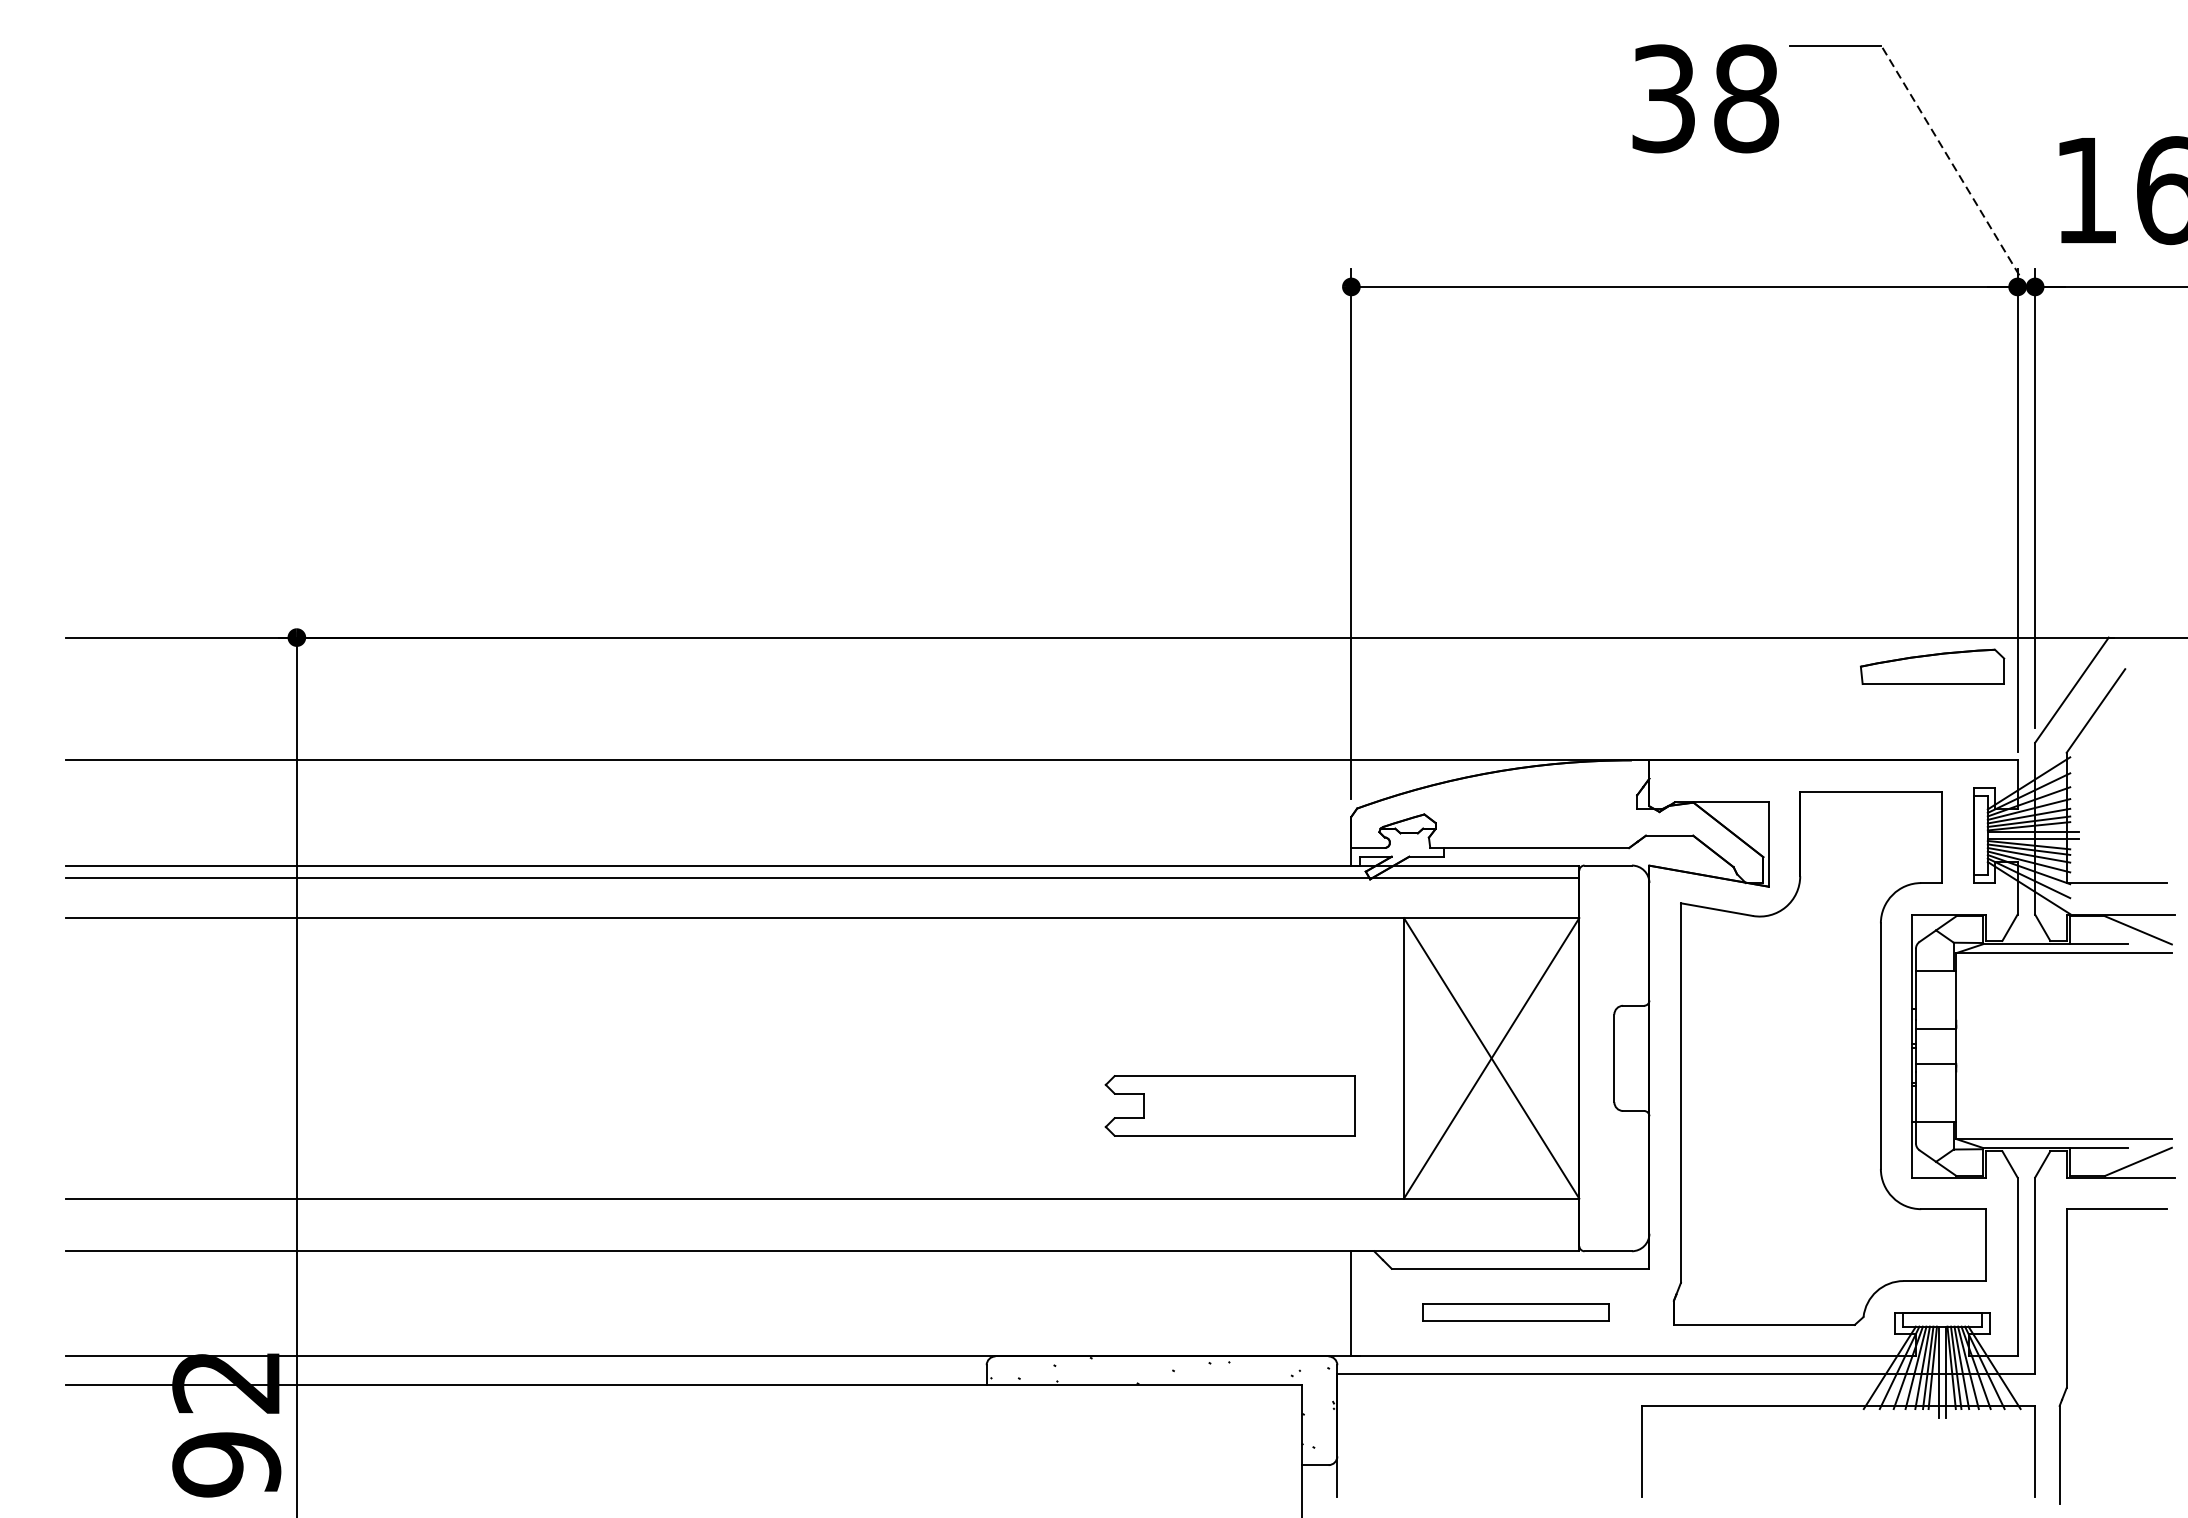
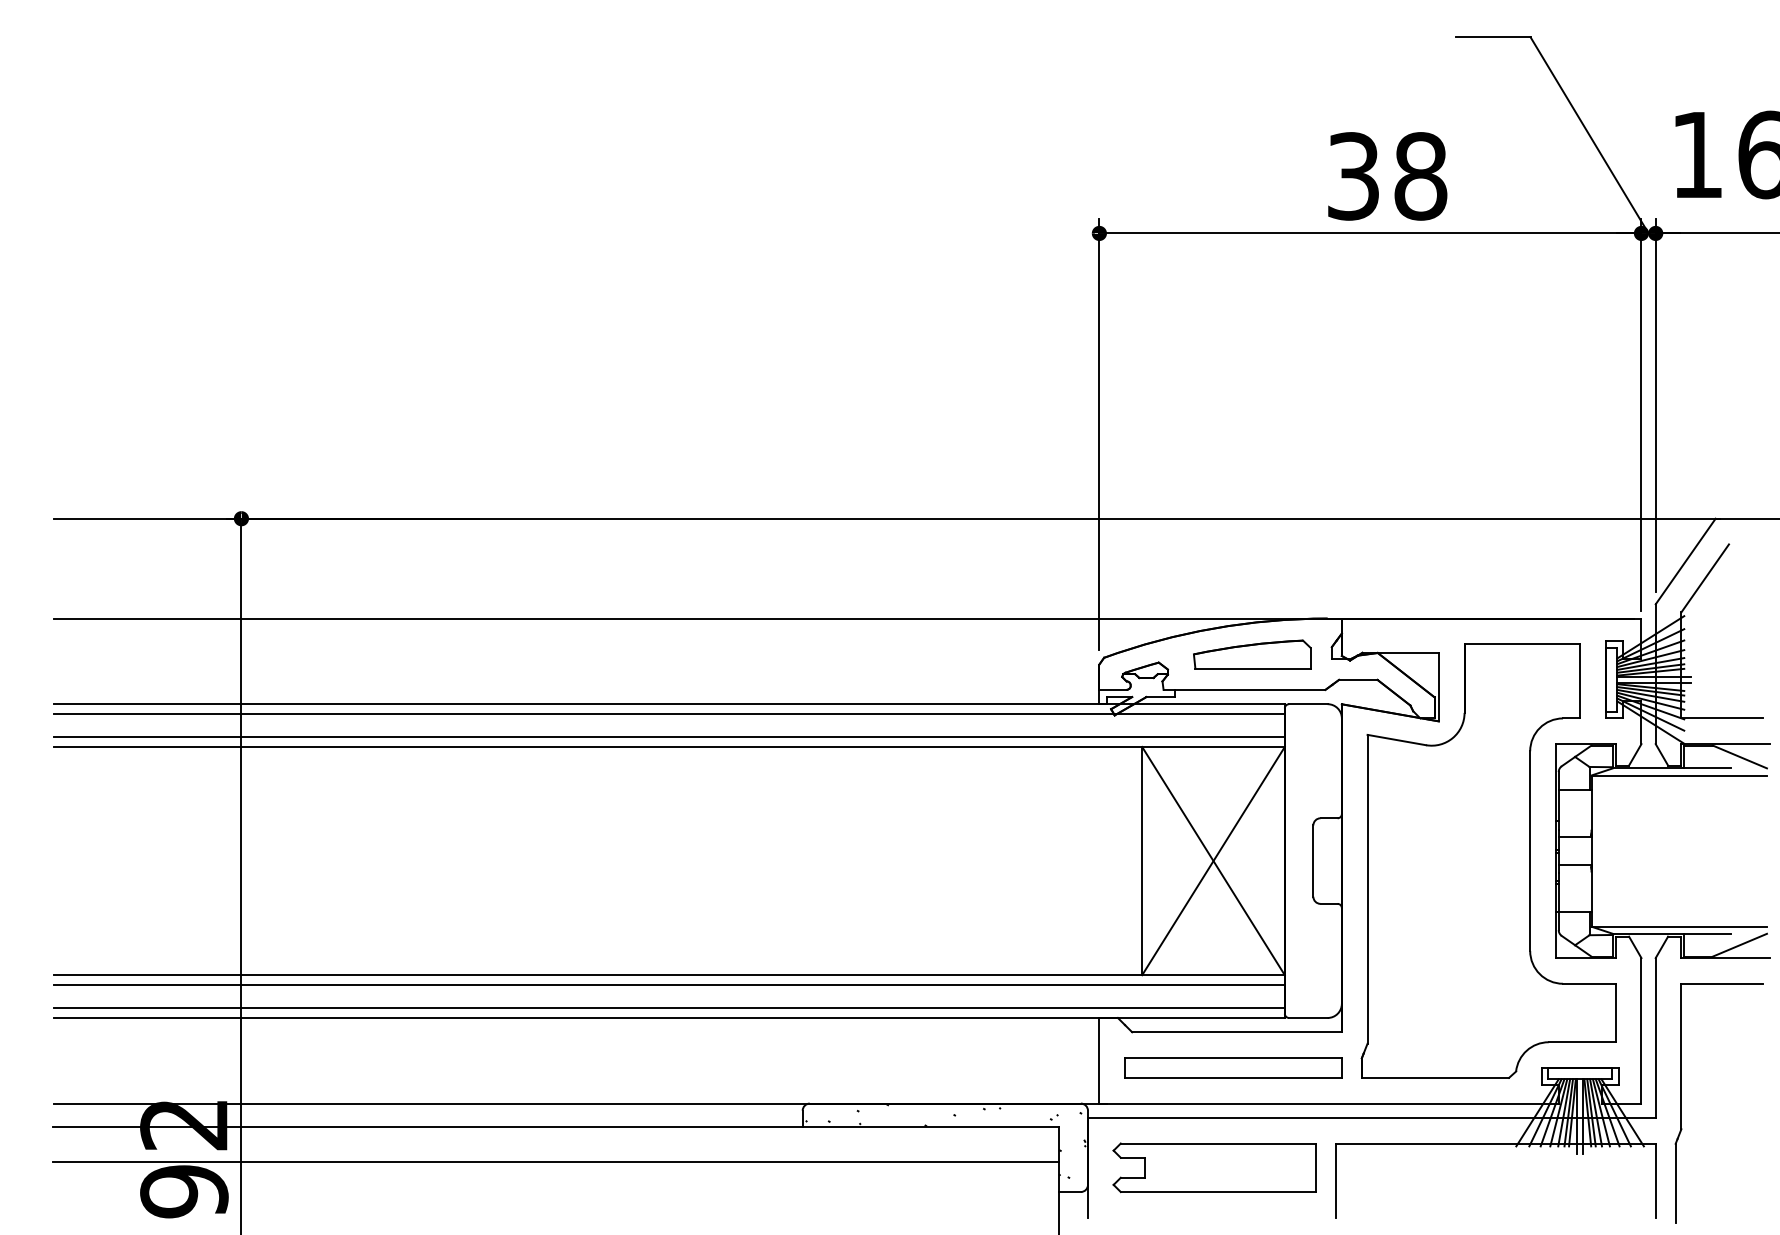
text: (1705, 98) -> (1387, 176), moved
line: (1953, 165) -> (1589, 134), dashed -> solid
part: (1932, 666) -> (1252, 654), moved
line: (821, 905) -> (668, 736), added
part: (1229, 1105) -> (1214, 1167), moved
line: (821, 1211) -> (668, 985), added
line: (821, 1239) -> (668, 1008), added
part: (1516, 1312) -> (1233, 1067), size x1.43
line: (684, 1428) -> (556, 1162), added

